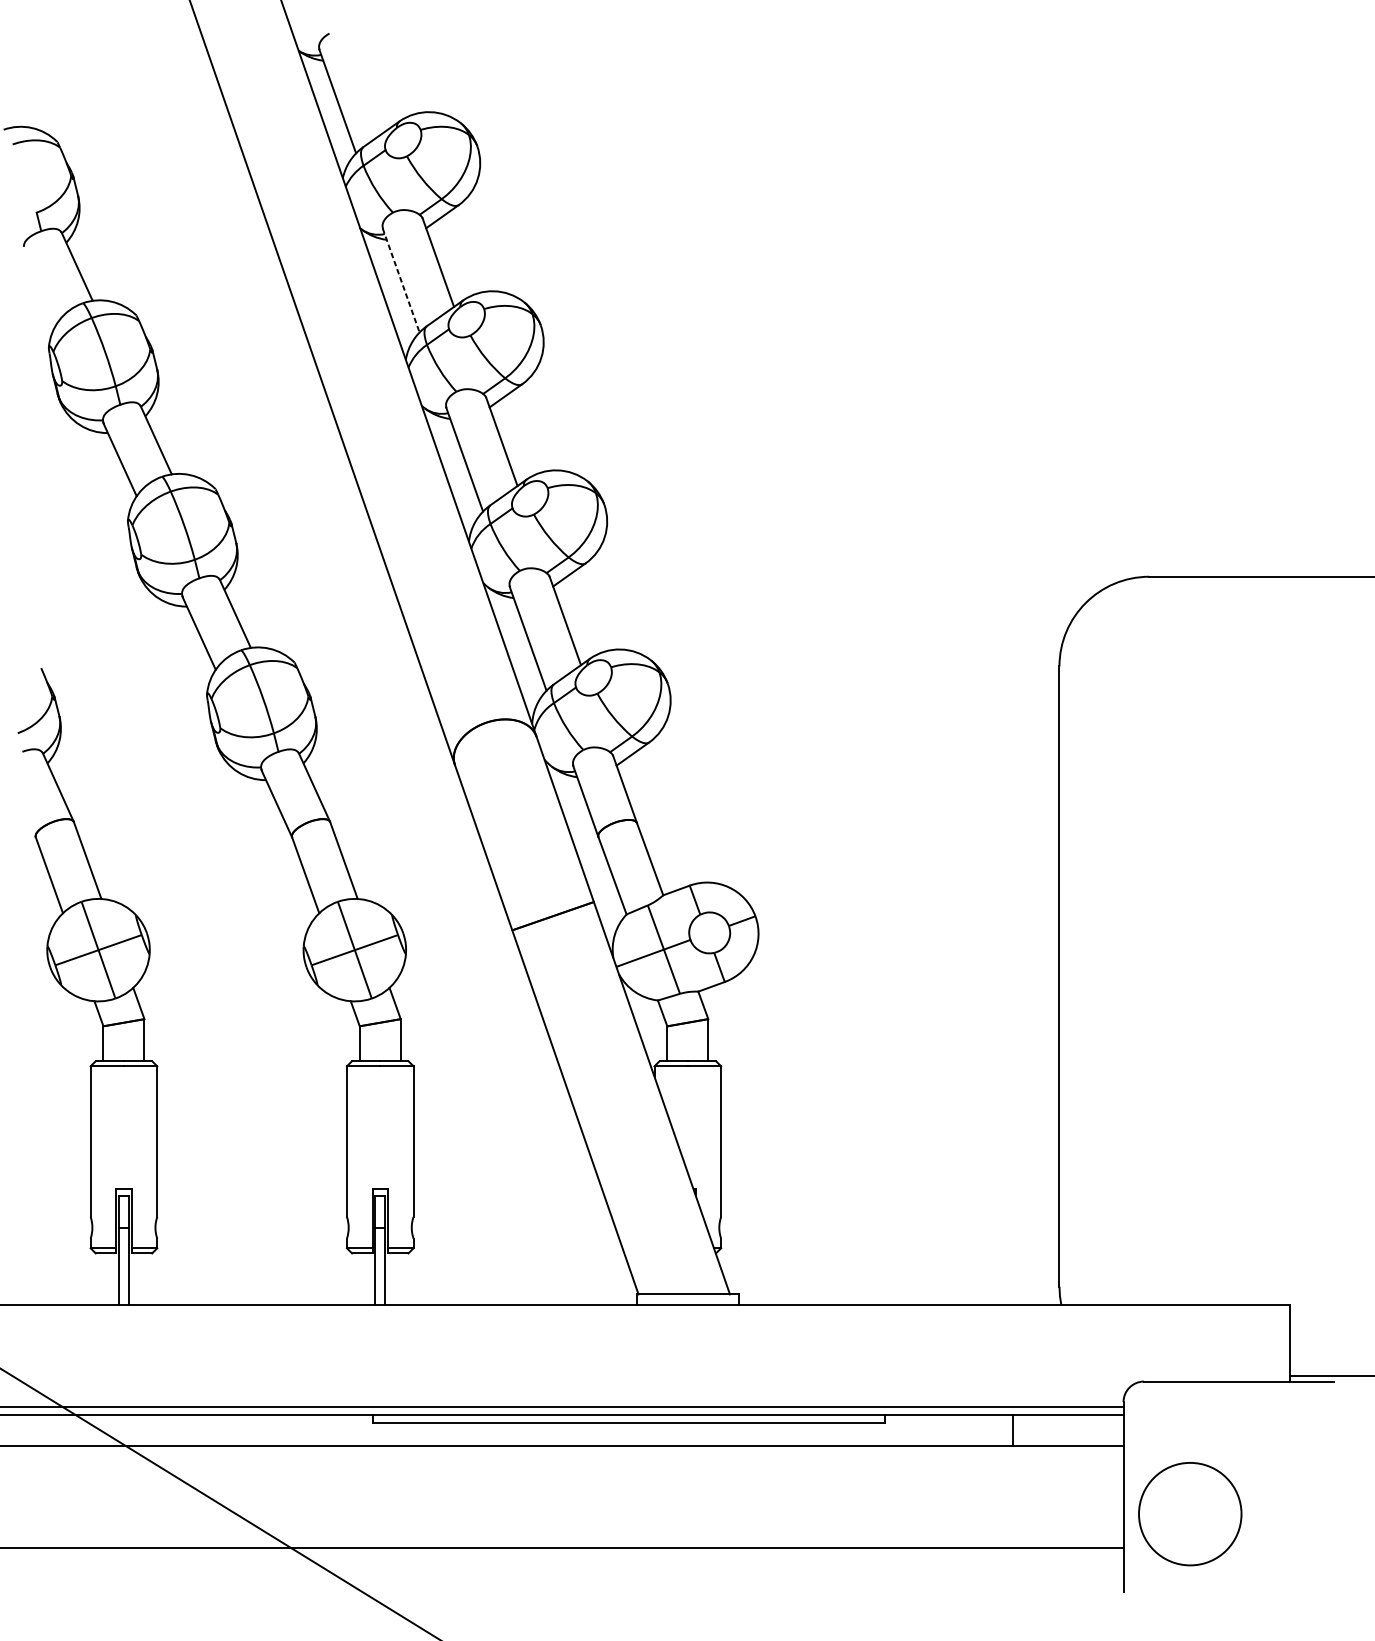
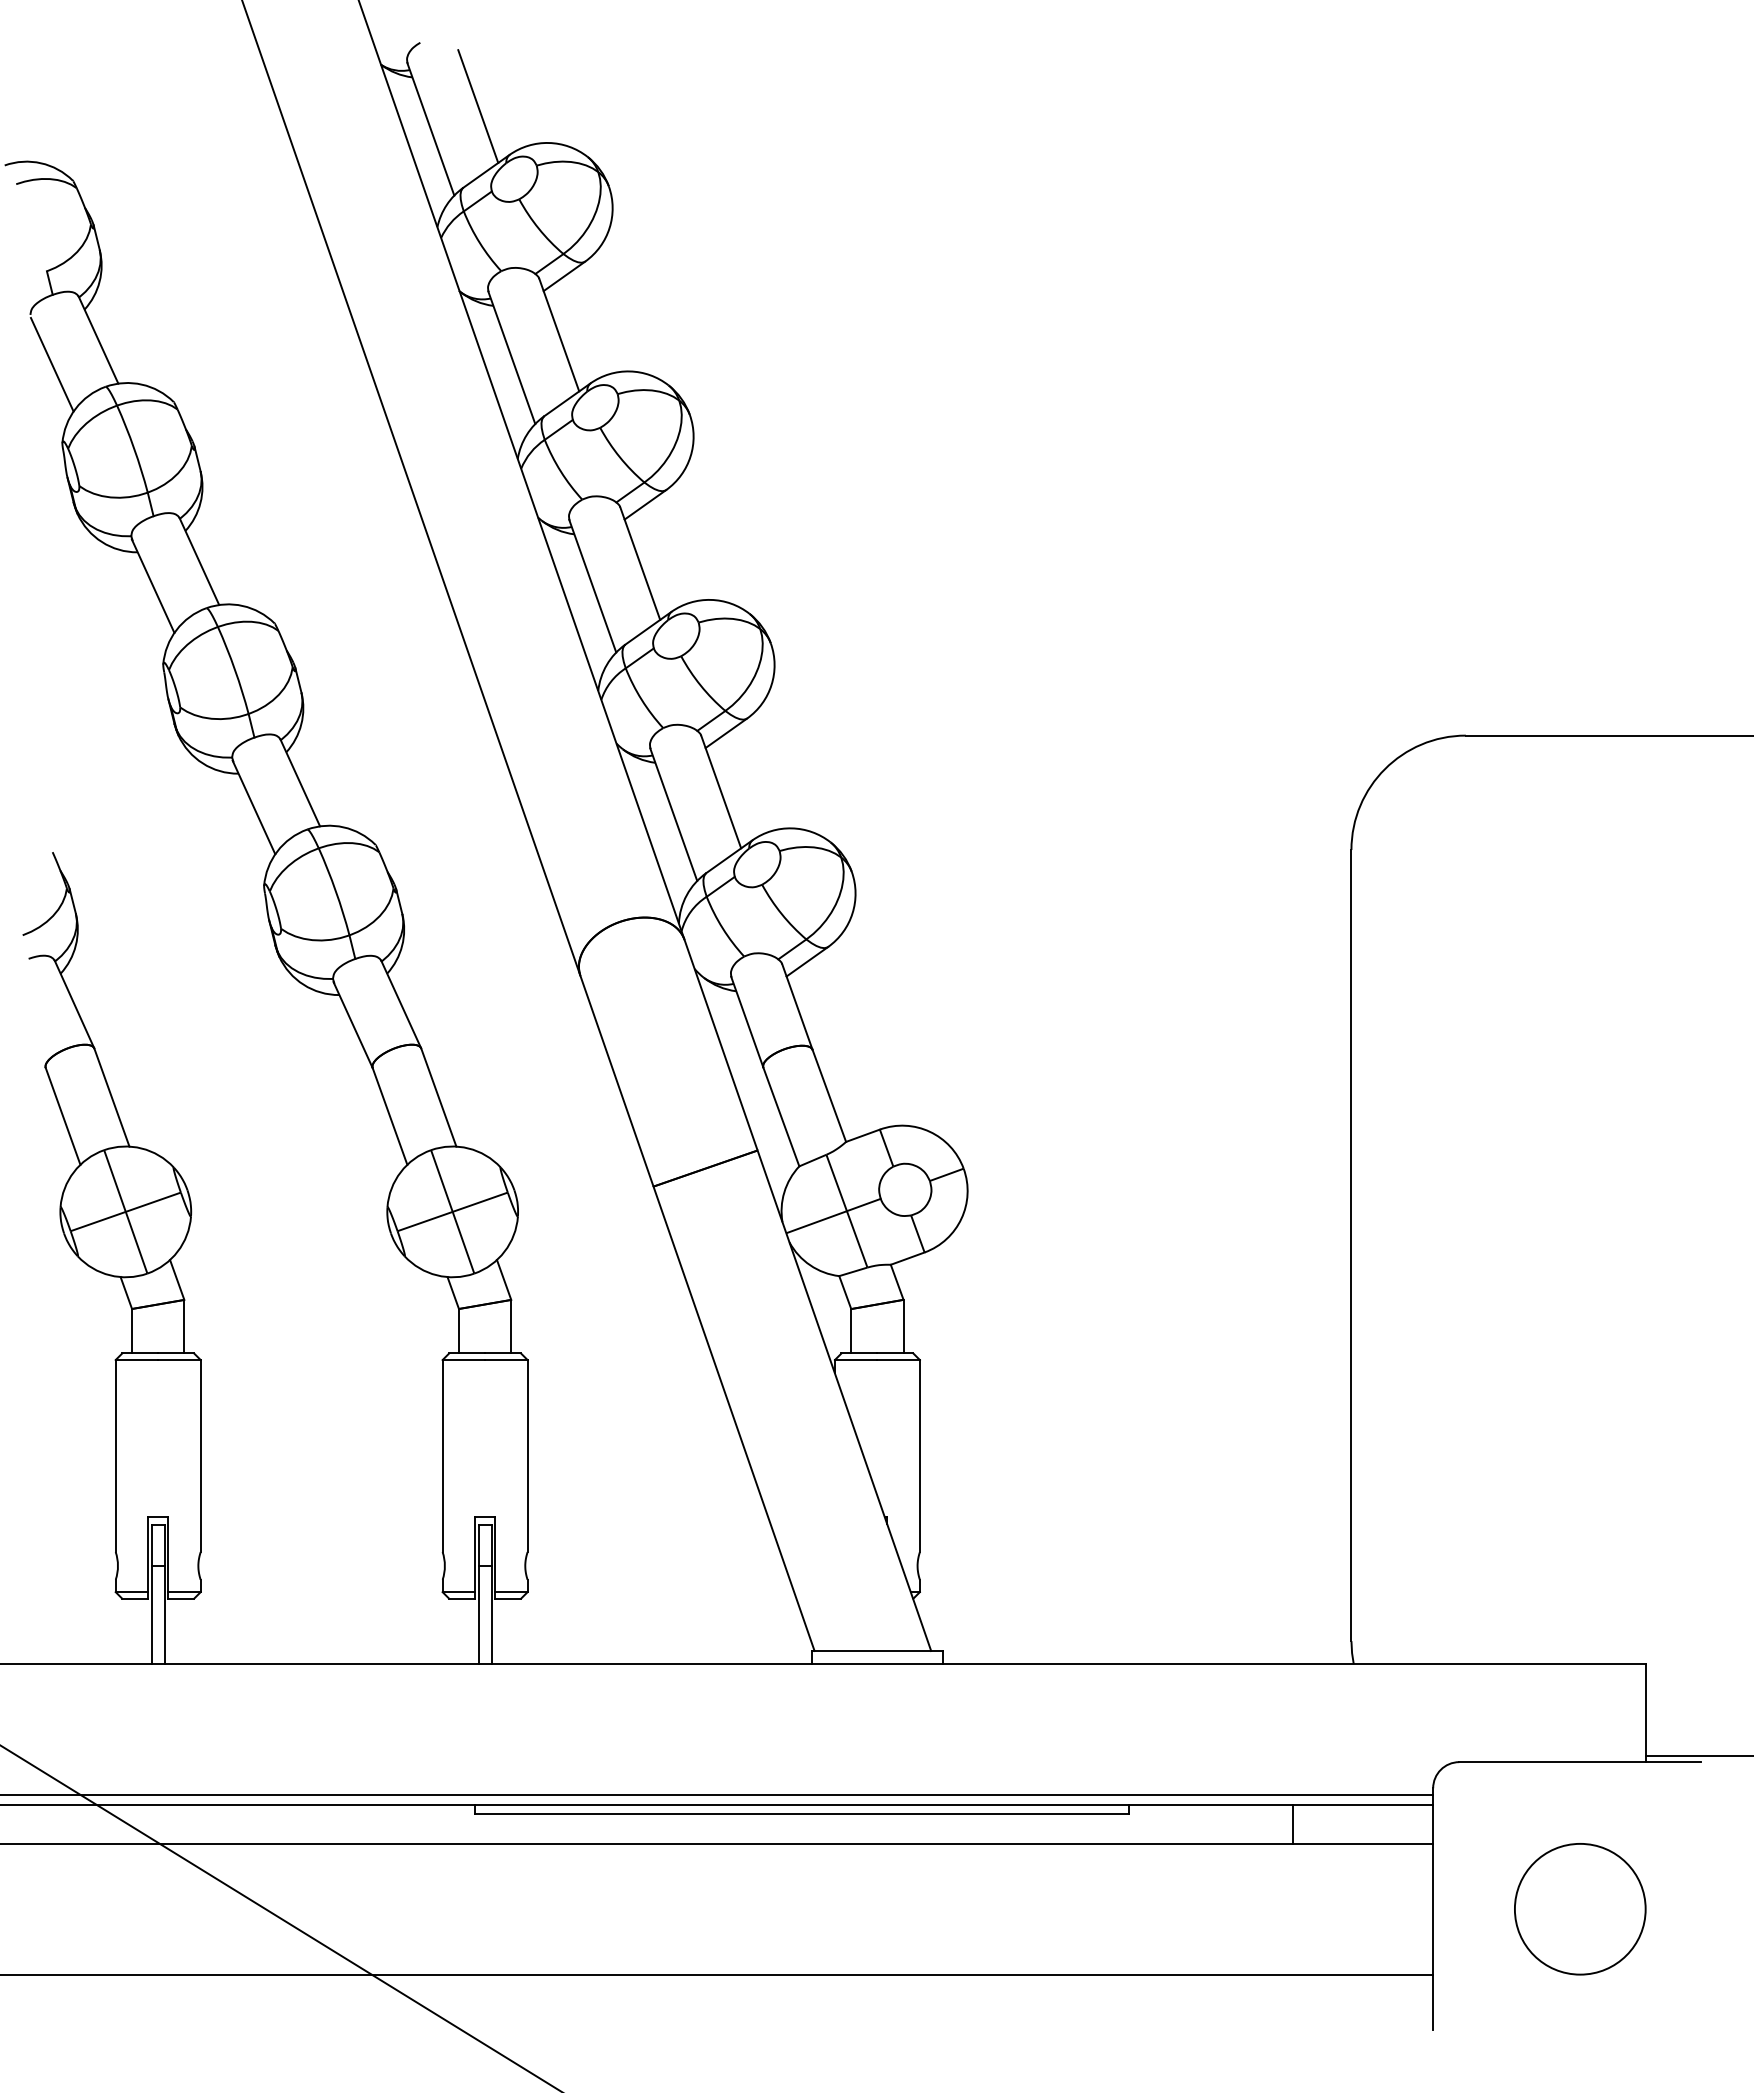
line: (375, 83) -> (478, 106), added
line: (400, 281) -> (511, 358), dashed -> solid
line: (40, 285) -> (51, 364), added
circle: (1190, 1514) -> (1580, 1909), moved

